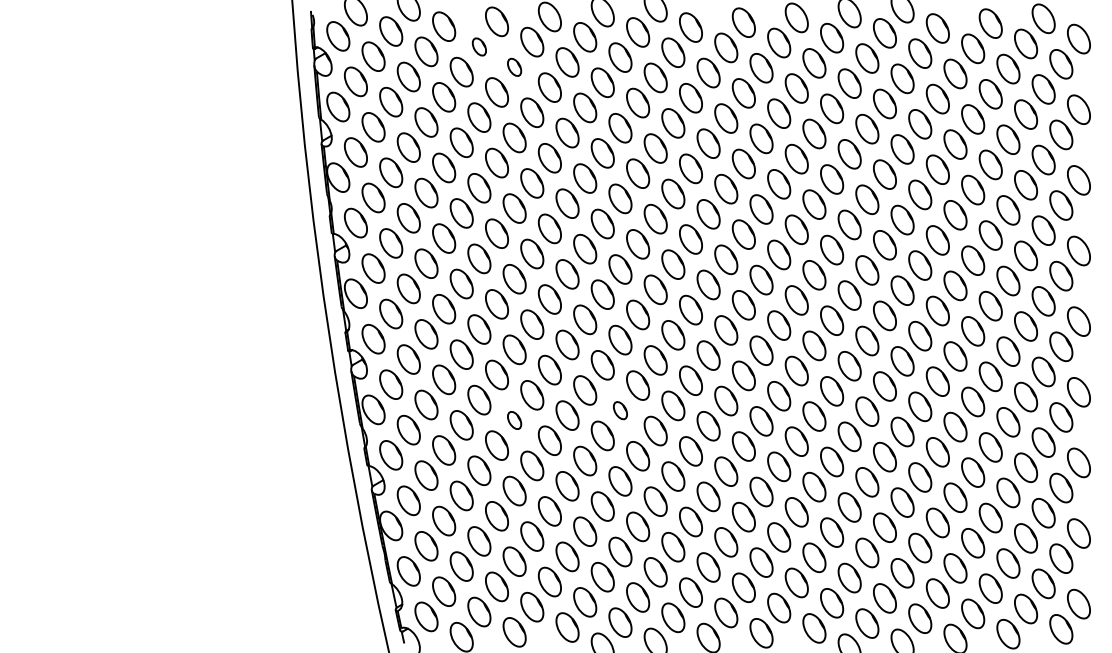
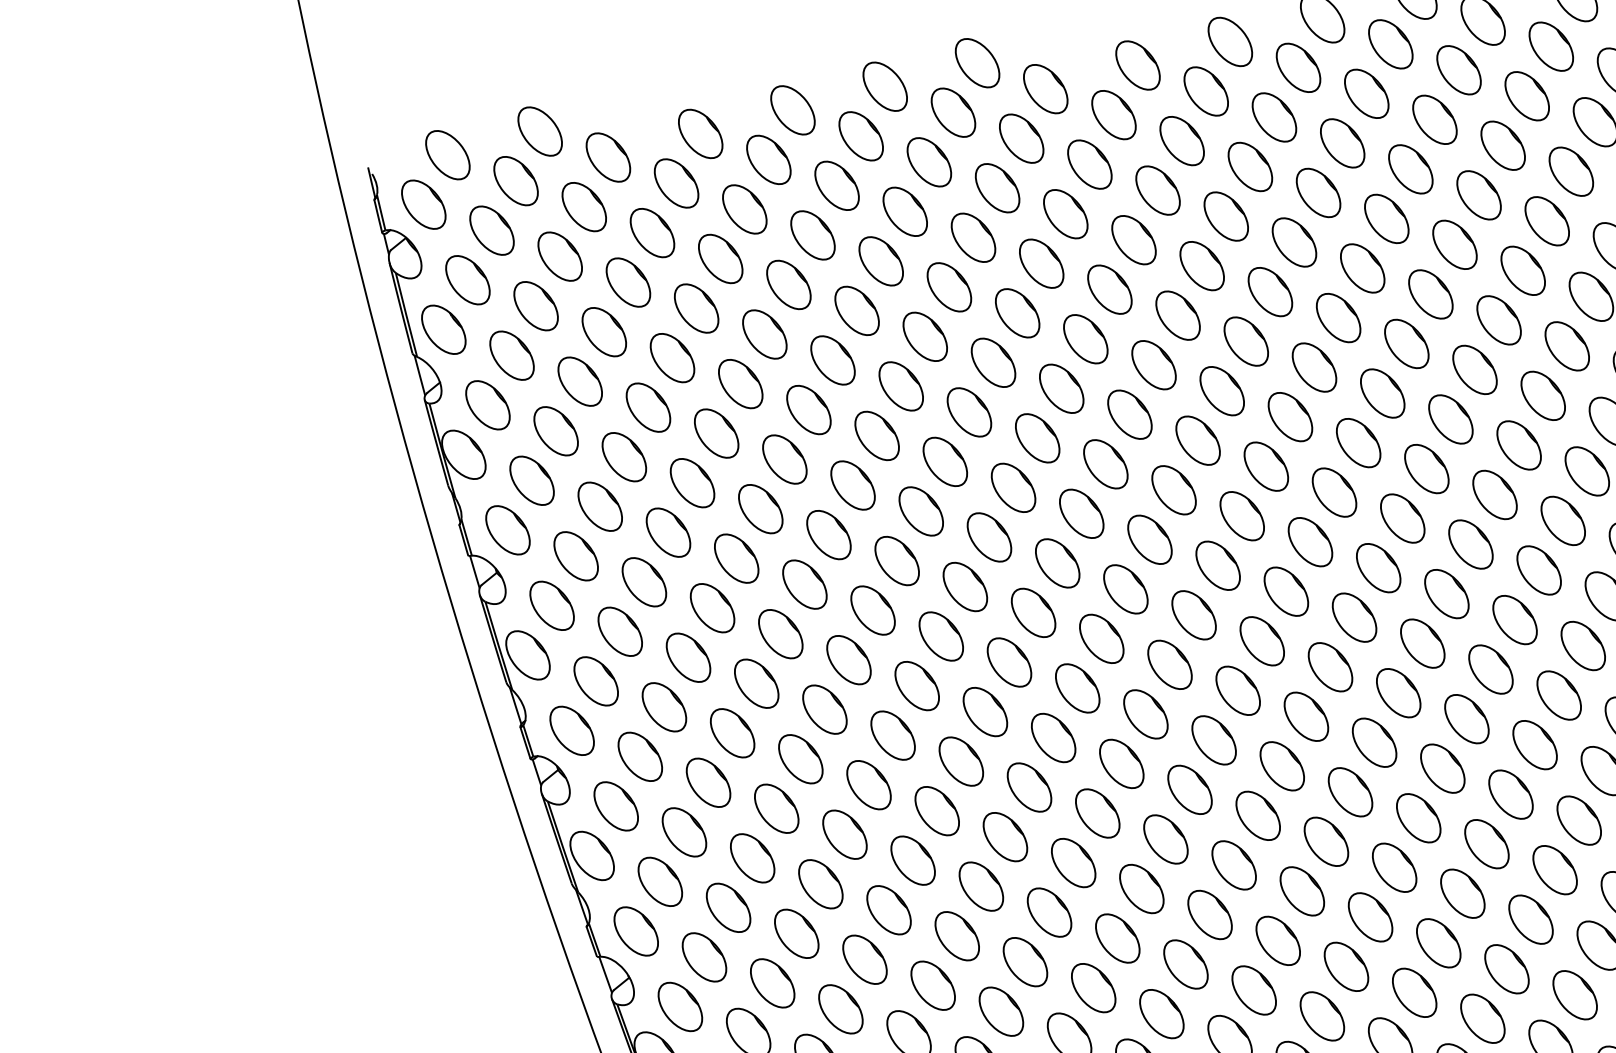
part: (479, 46) -> (676, 182), size x1.67
part: (514, 67) -> (744, 209), size x1.67
part: (620, 410) -> (1029, 787), size x1.67
part: (514, 420) -> (844, 834), size x1.67

